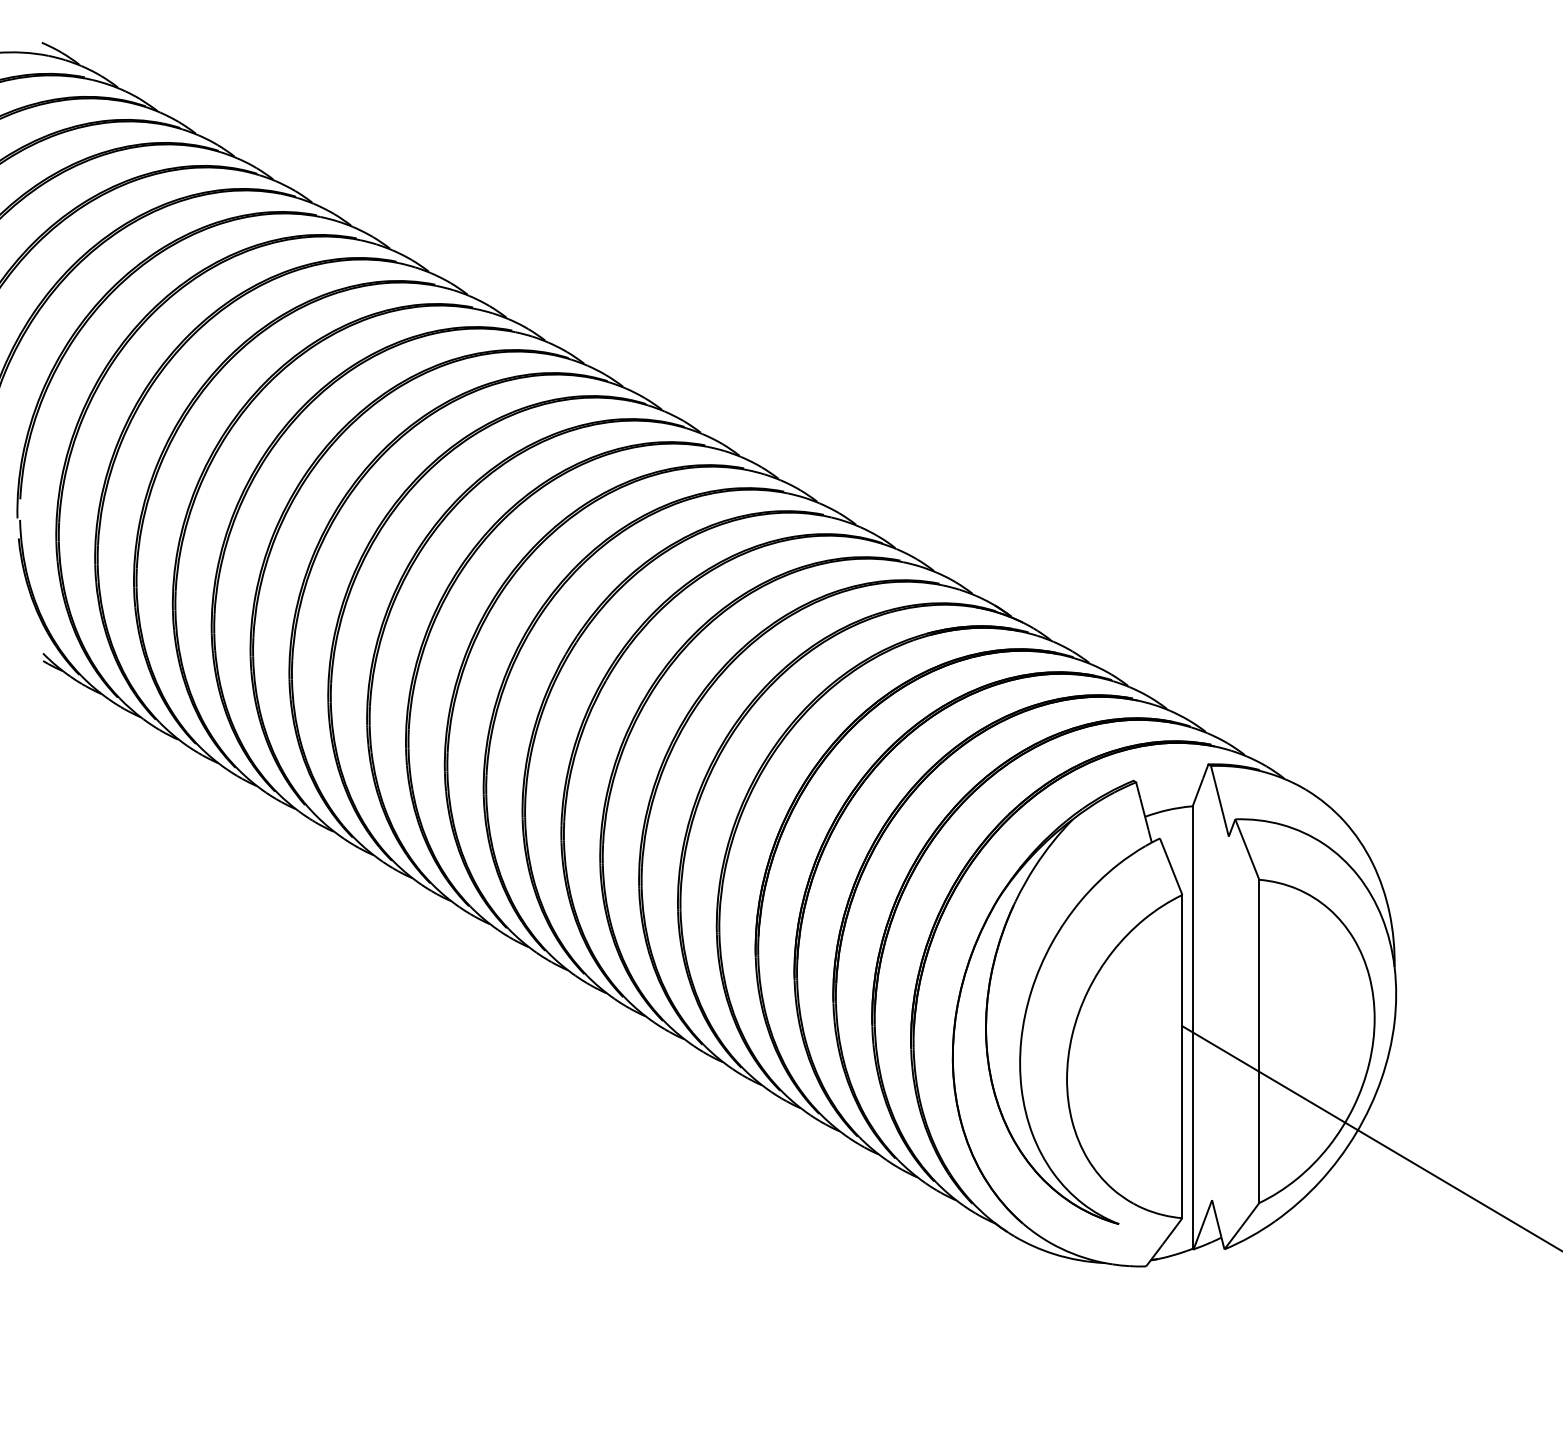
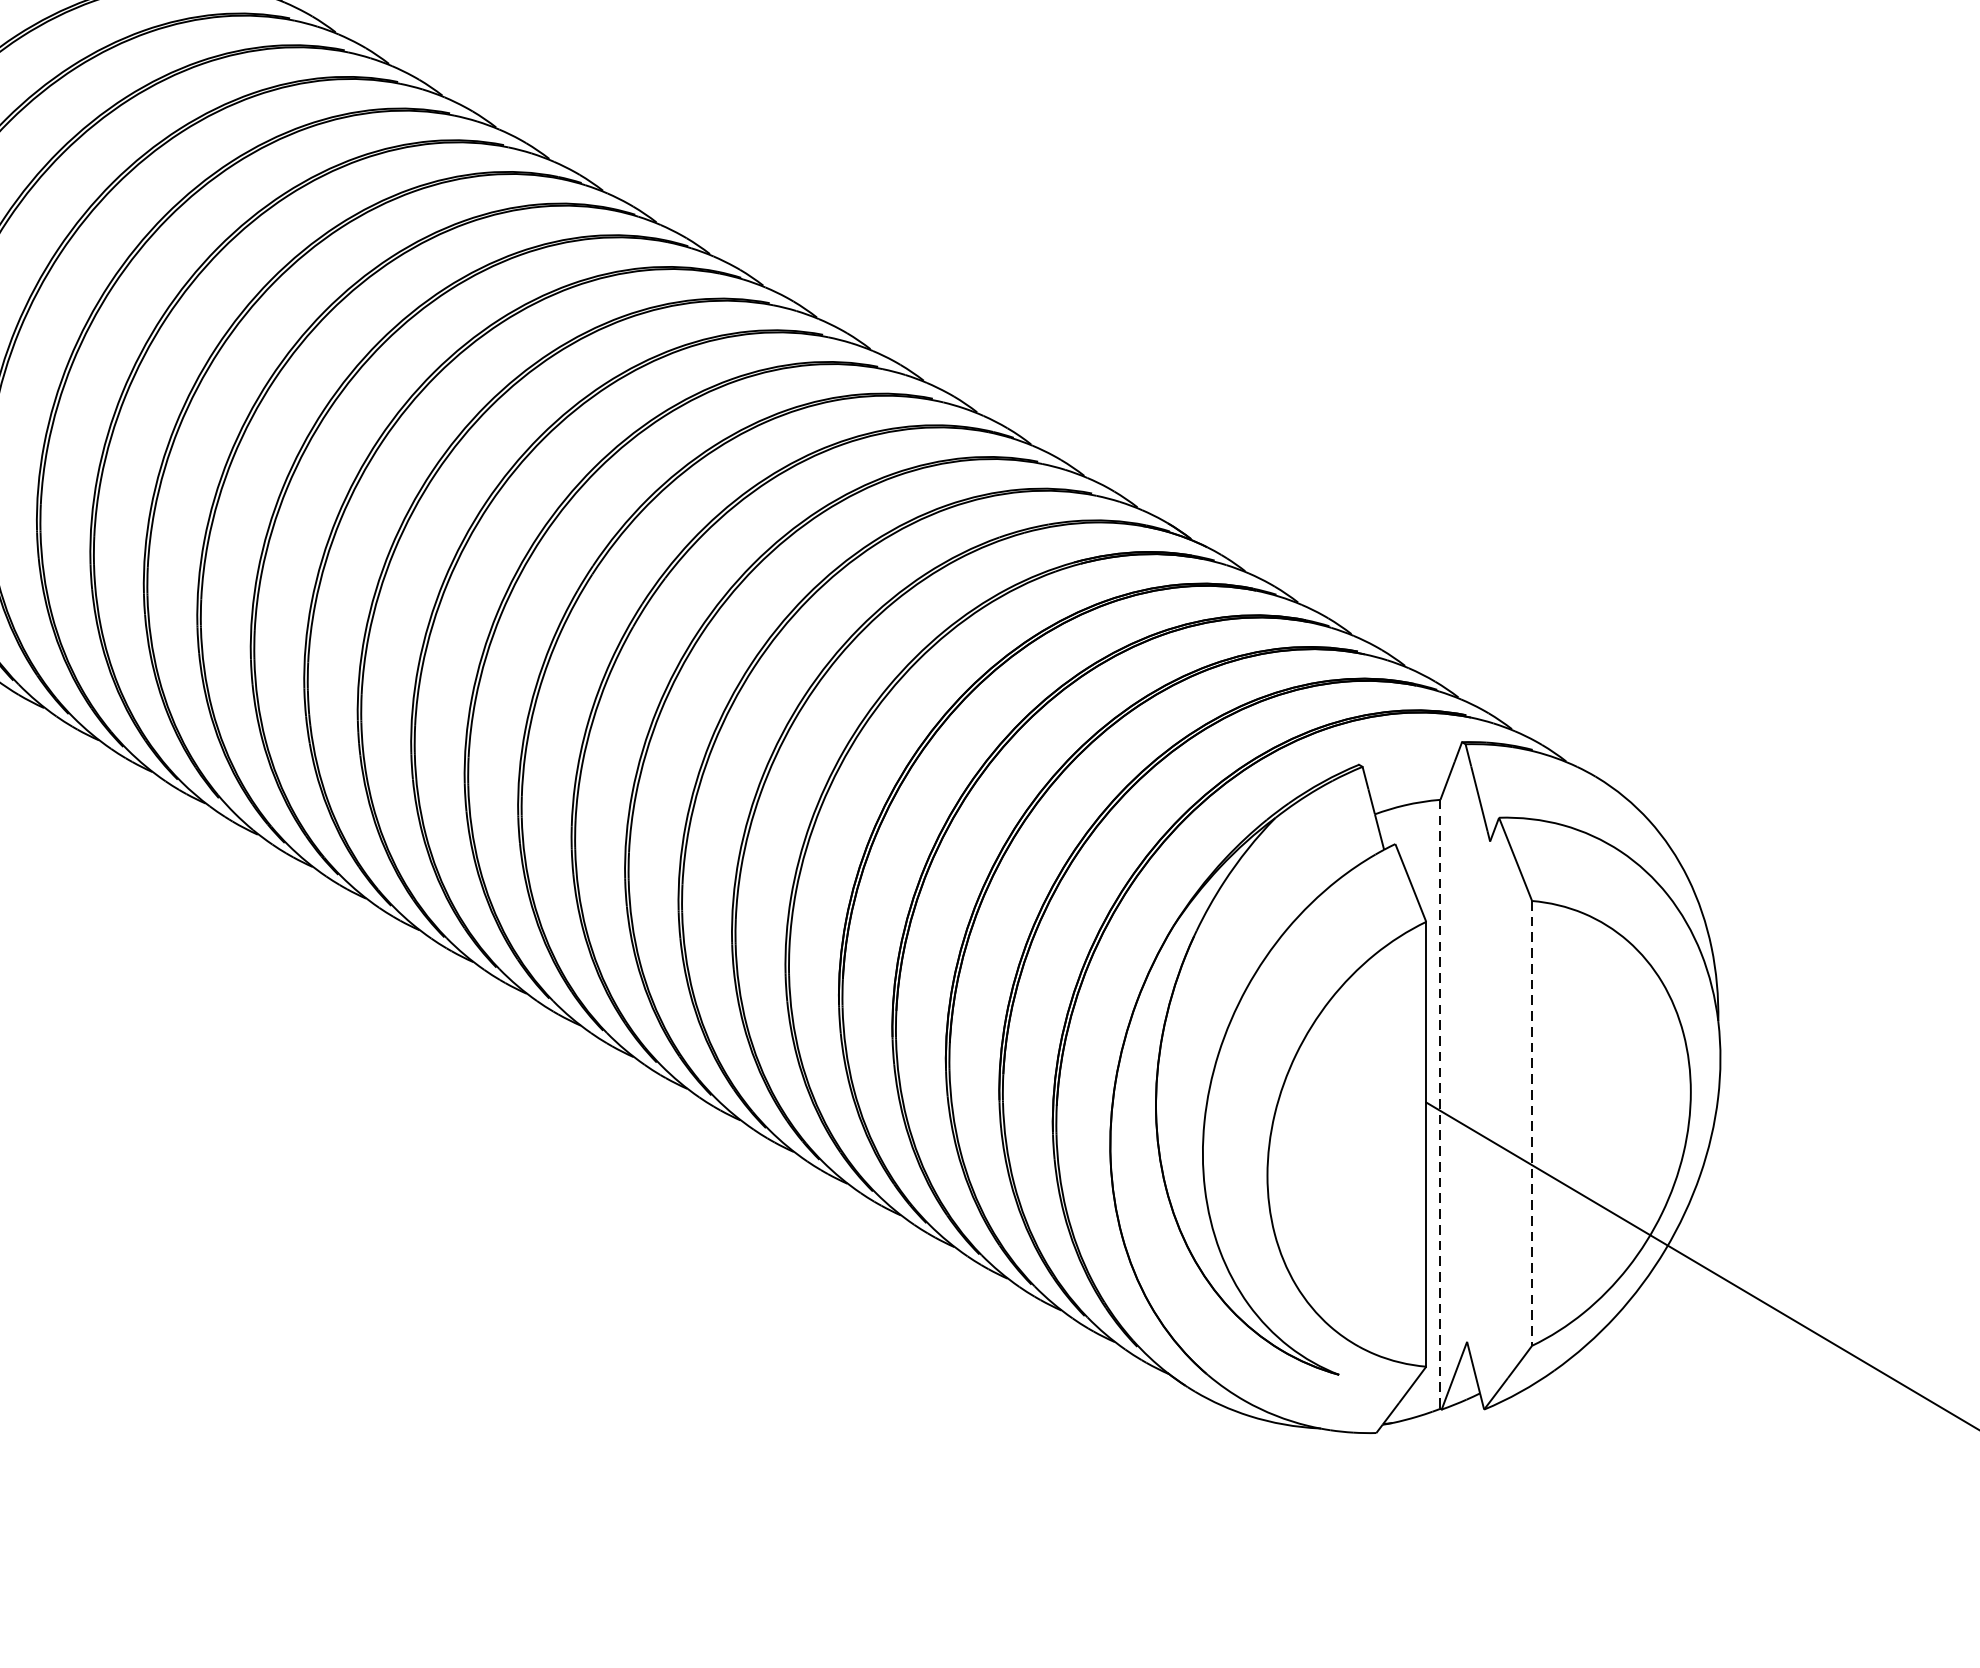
line: (1192, 1028) -> (1440, 1105), solid -> dashed
line: (1259, 1041) -> (1532, 1123), solid -> dashed

